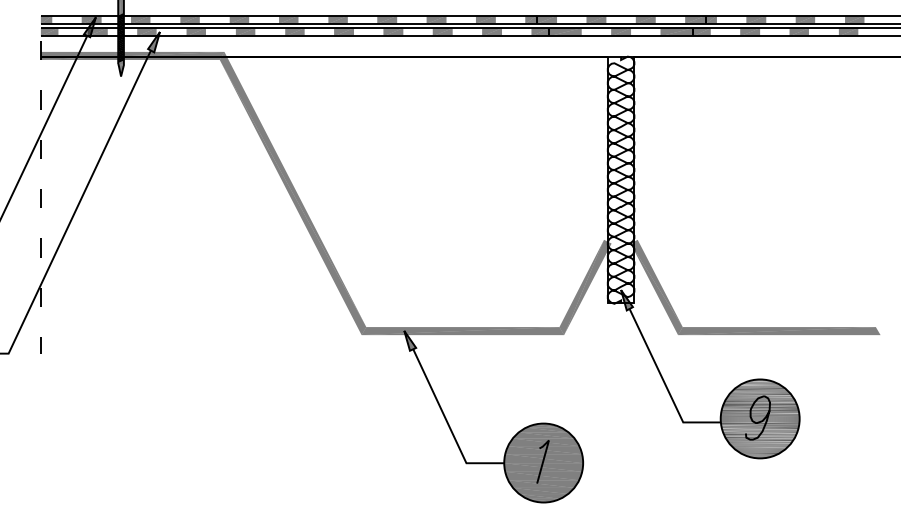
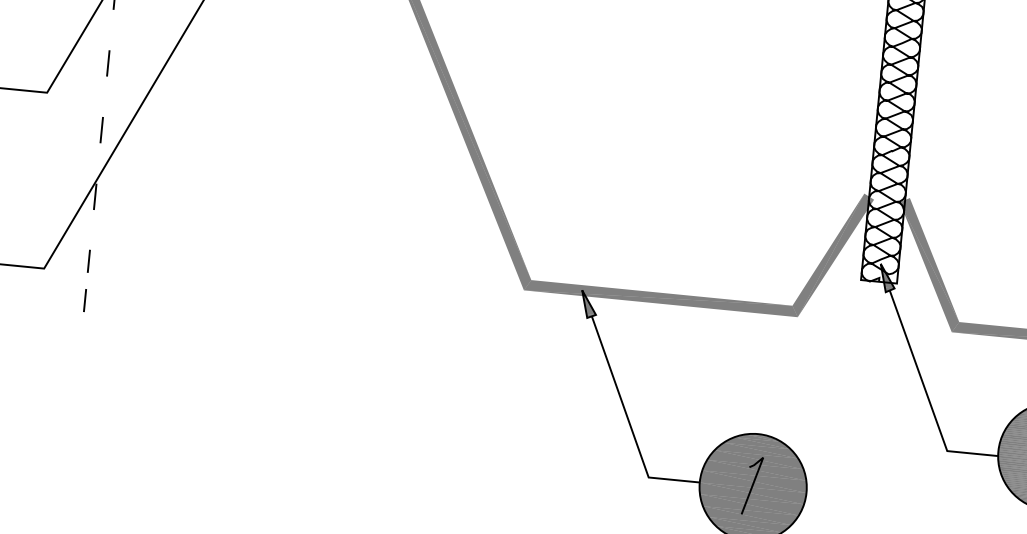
line: (40, 374) -> (84, 301), added

